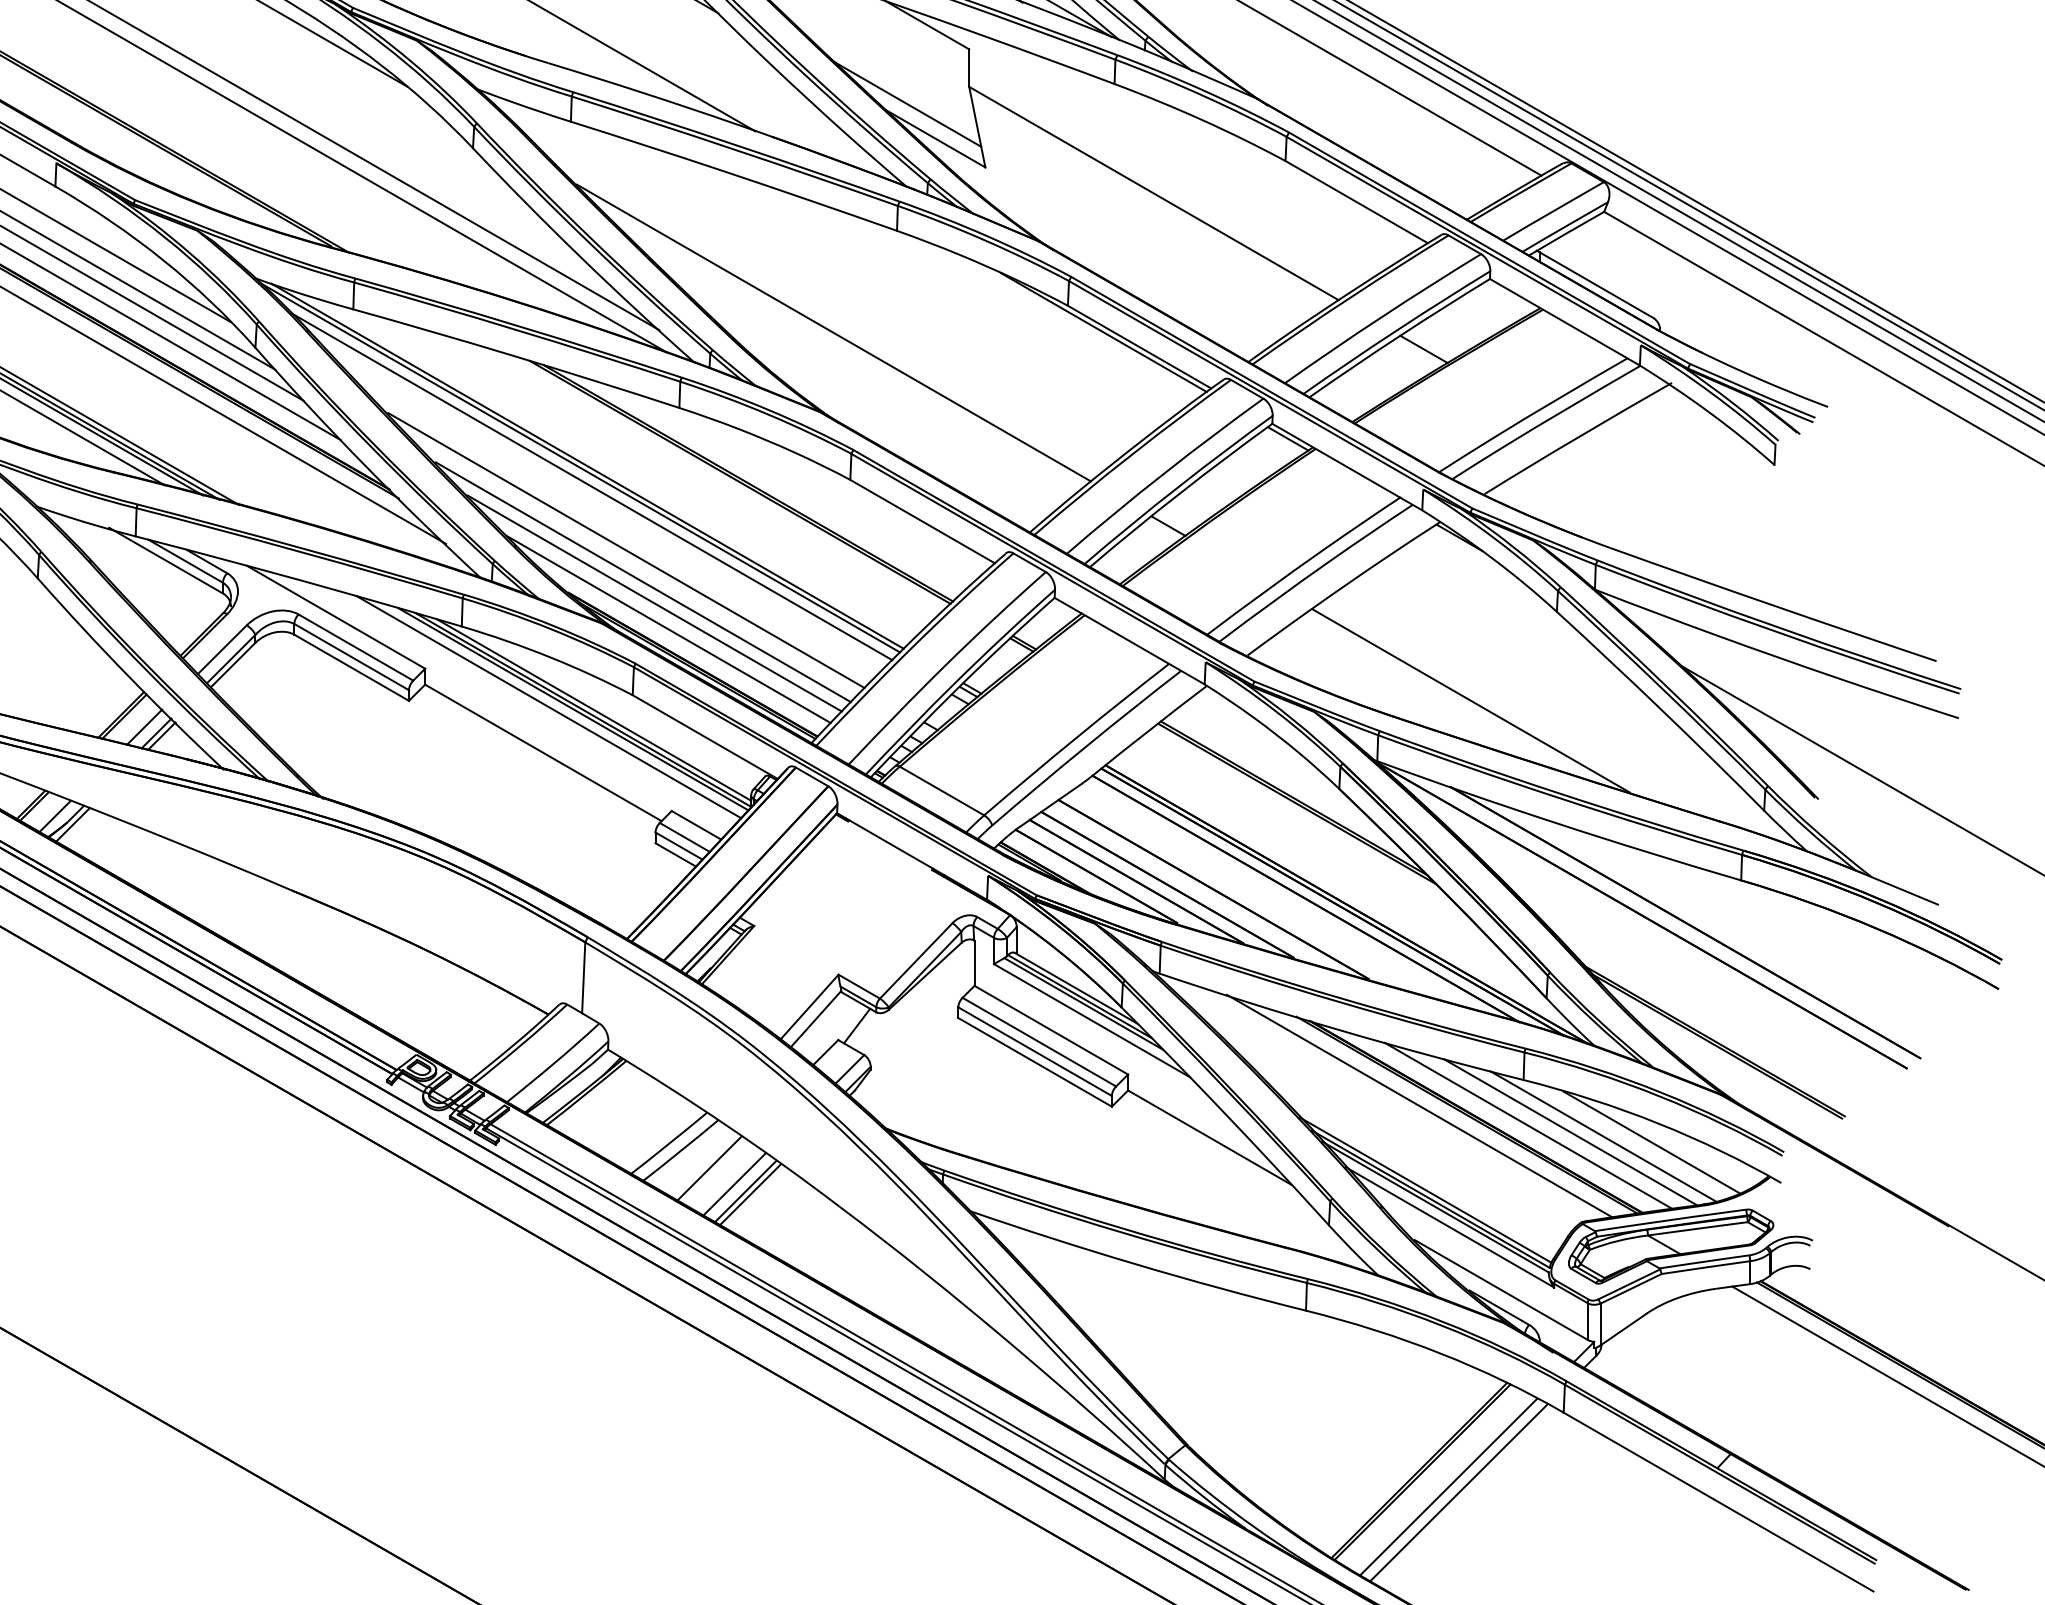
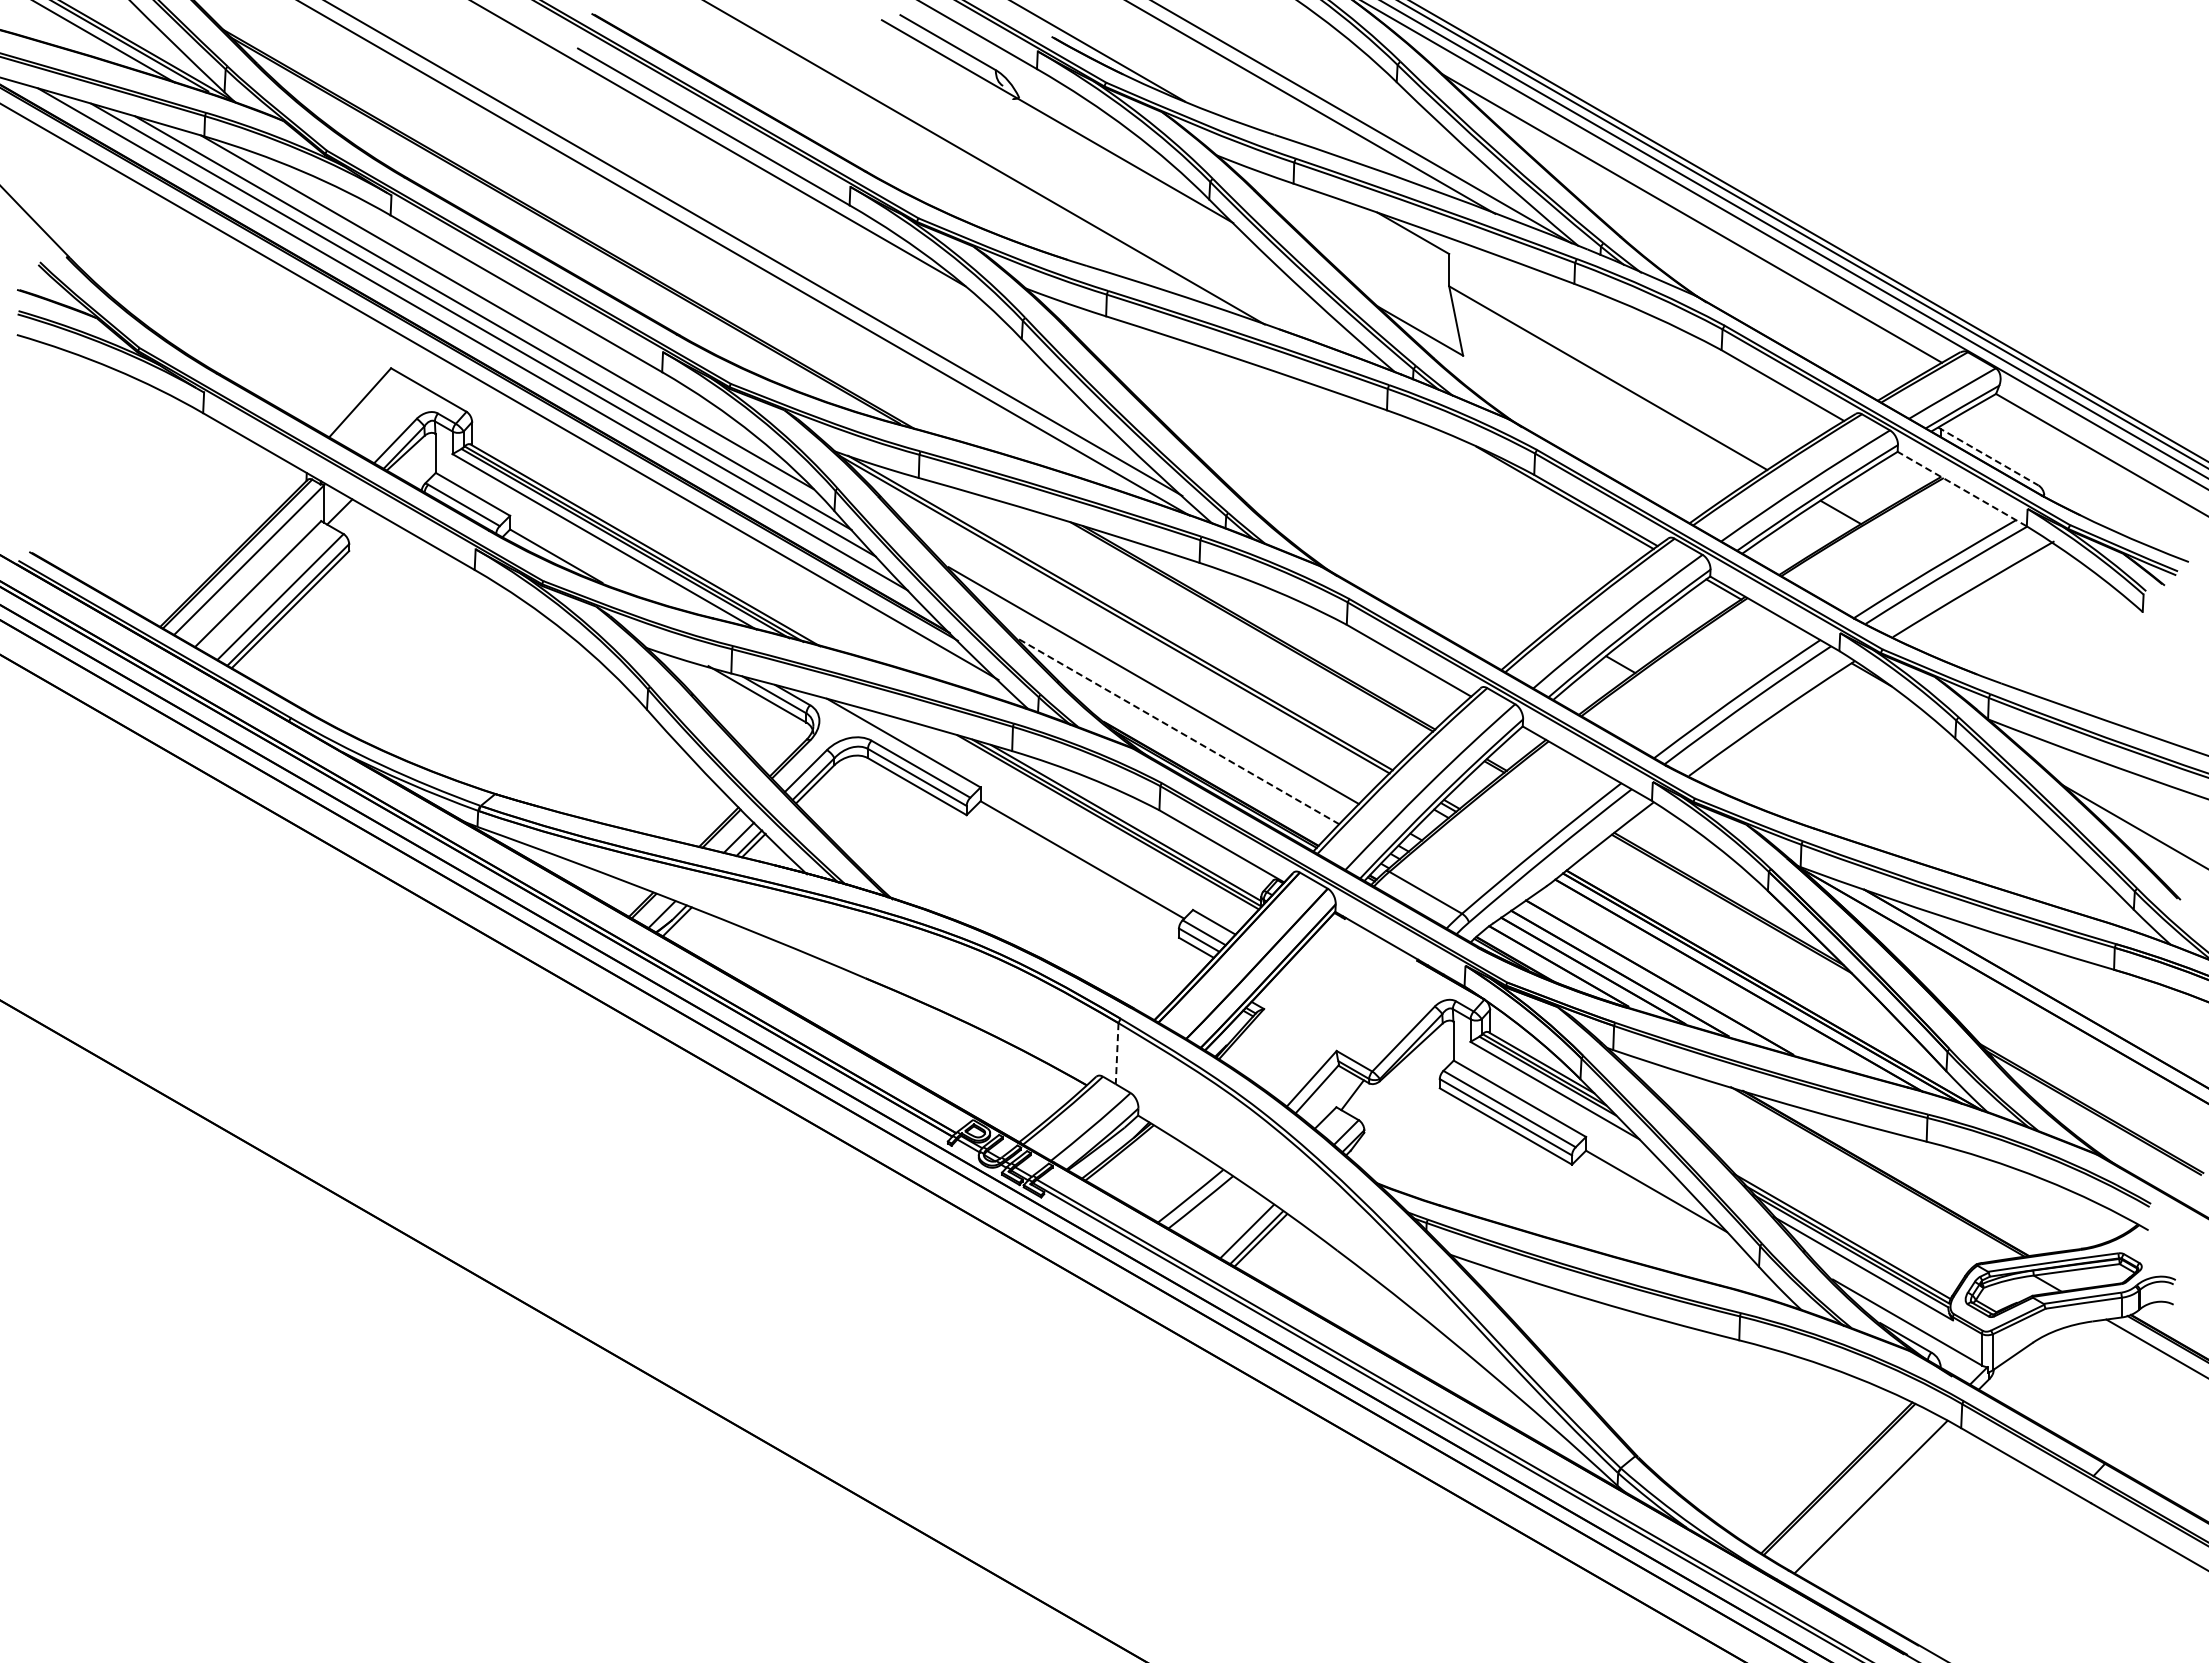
line: (908, 104) -> (1396, 301), removed
line: (1595, 284) -> (1988, 456), solid -> dashed
line: (1565, 322) -> (1962, 489), solid -> dashed
line: (833, 333) -> (1332, 498), removed
line: (591, 486) -> (1123, 630), removed
line: (643, 581) -> (1168, 712), removed
line: (653, 603) -> (1177, 731), solid -> dashed
line: (667, 629) -> (1189, 753), removed
line: (1471, 701) -> (1881, 815), removed
line: (548, 707) -> (1086, 820), removed
line: (584, 977) -> (1117, 1053), solid -> dashed
line: (1420, 1105) -> (1837, 1163), removed
line: (1528, 1125) -> (1930, 1180), removed
line: (1571, 1132) -> (1967, 1186), removed
line: (1603, 1136) -> (1995, 1190), removed
line: (1652, 1142) -> (2037, 1195), removed
line: (709, 1168) -> (1225, 1217), removed
line: (1447, 1487) -> (1861, 1492), removed

